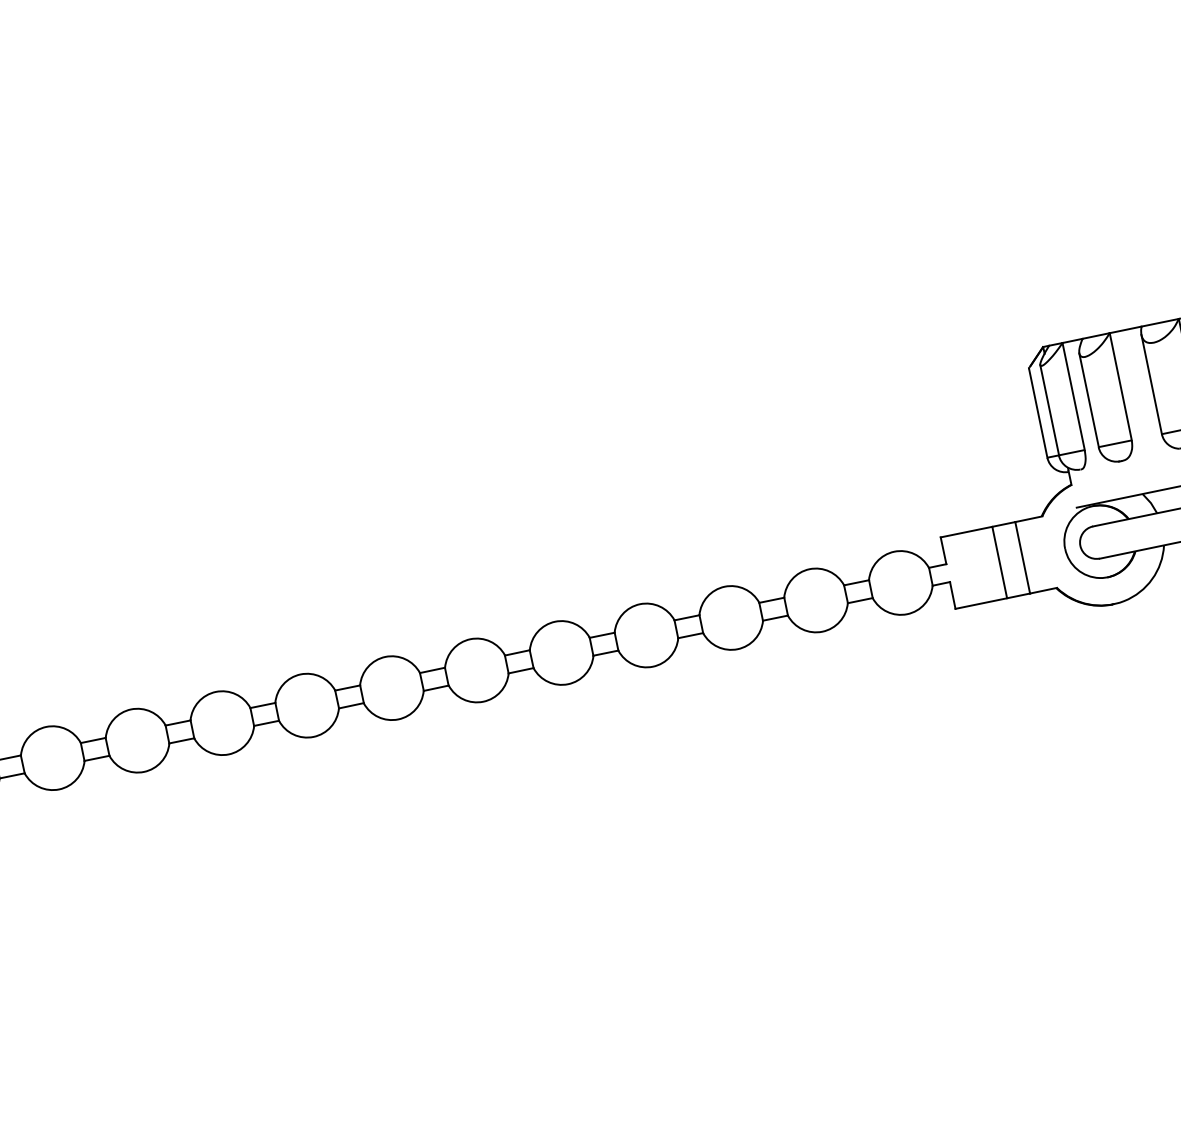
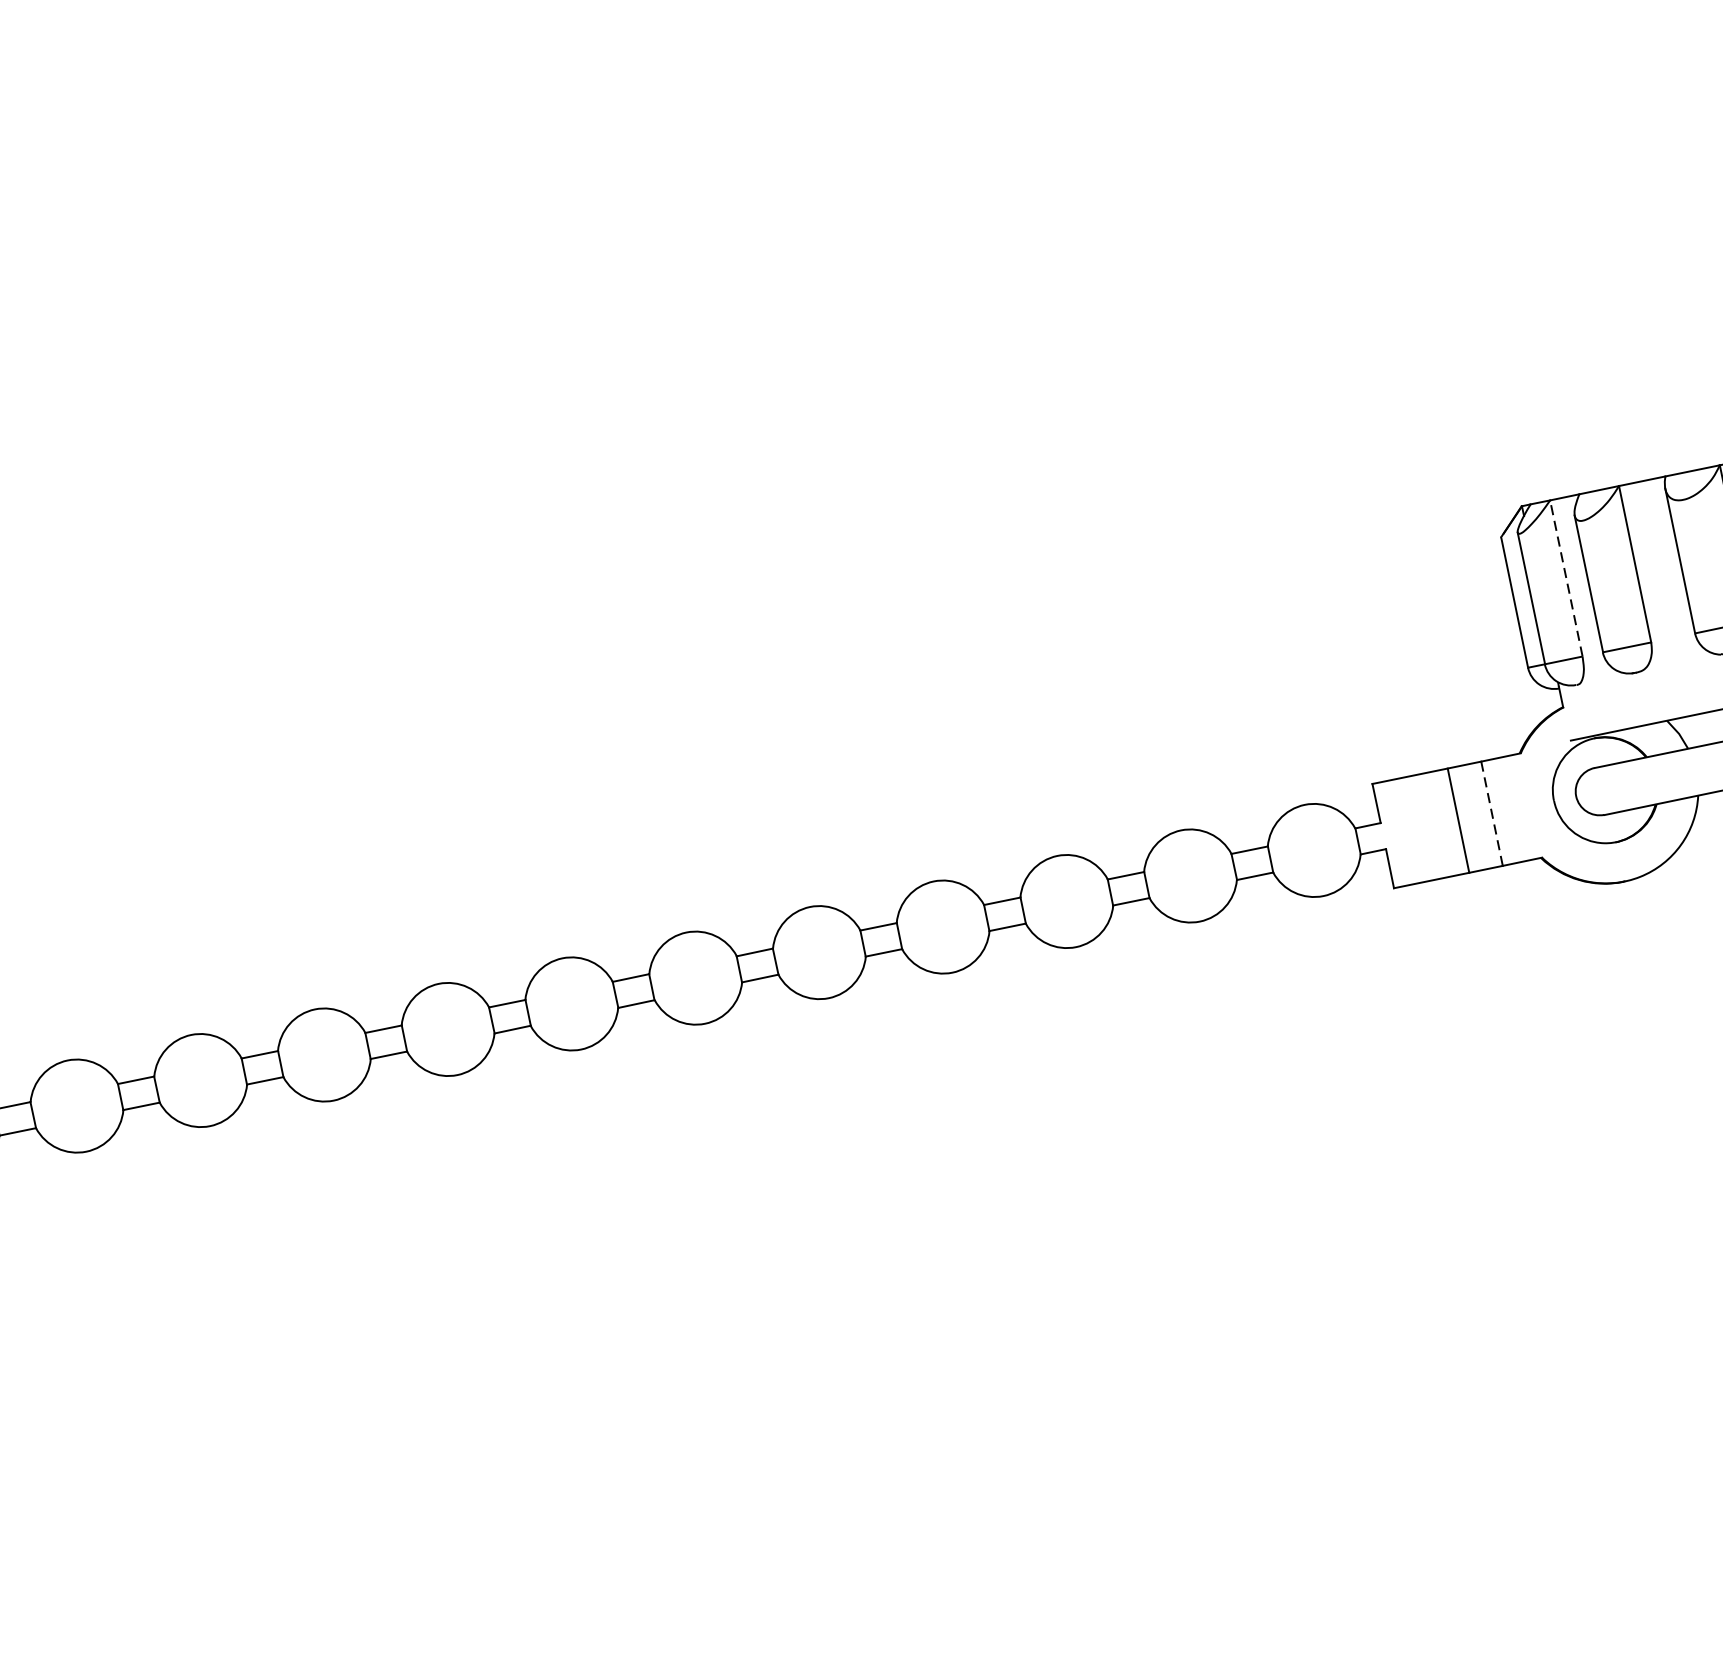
line: (1073, 396) -> (1566, 578), solid -> dashed
line: (1022, 558) -> (1491, 814), solid -> dashed

